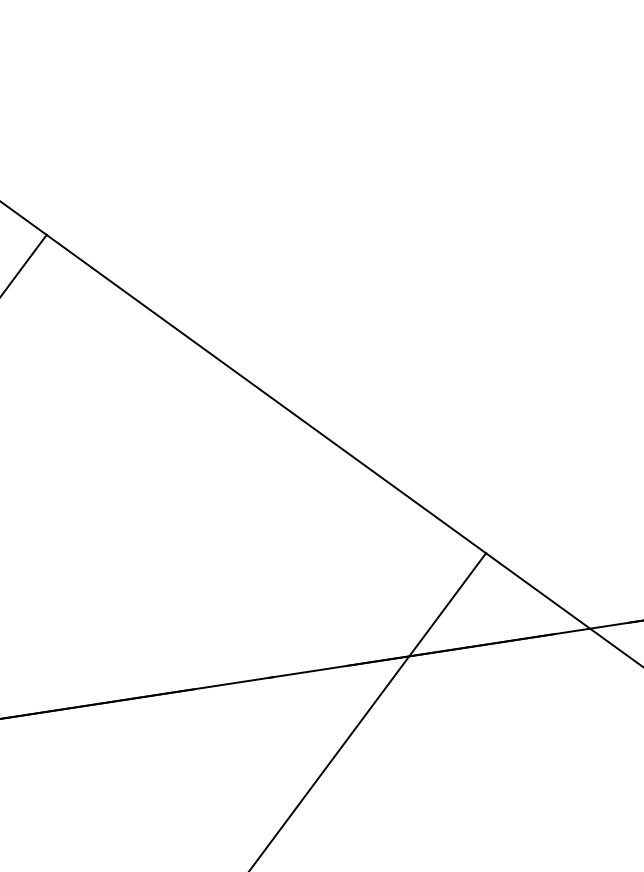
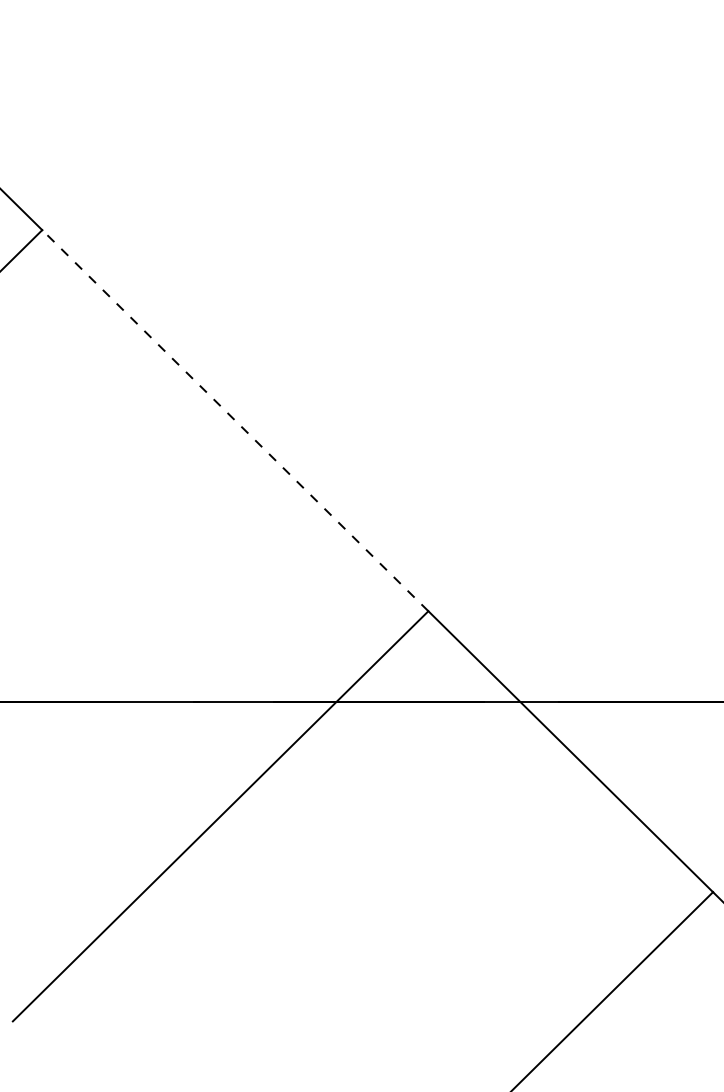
line: (265, 394) -> (234, 420), solid -> dashed

